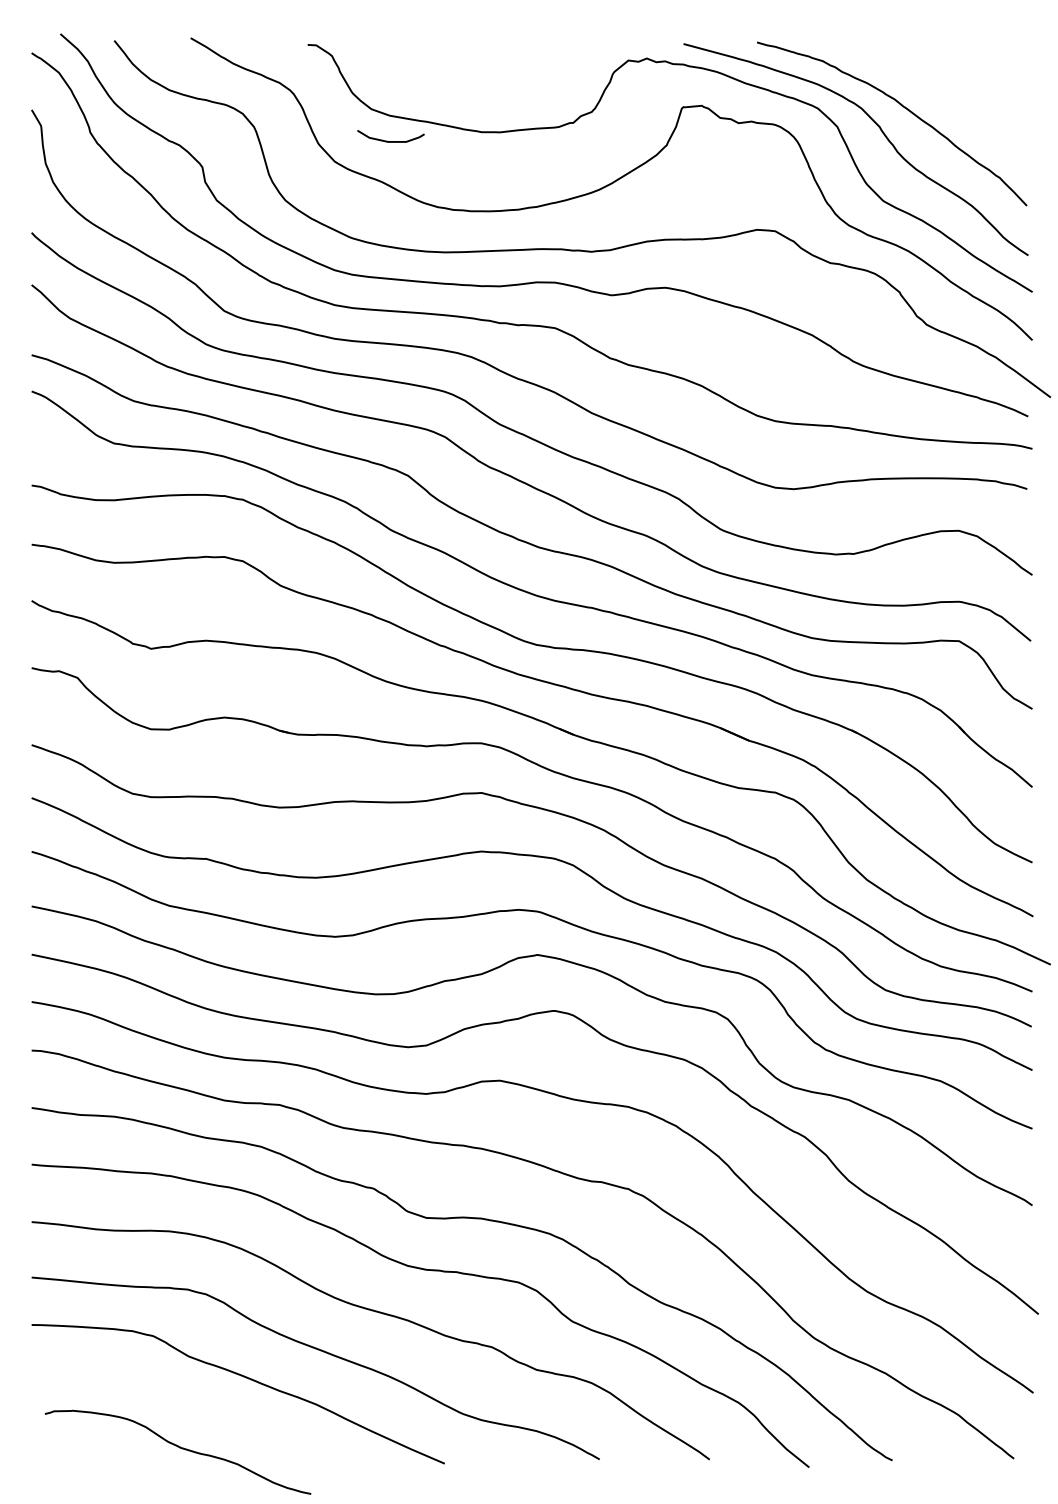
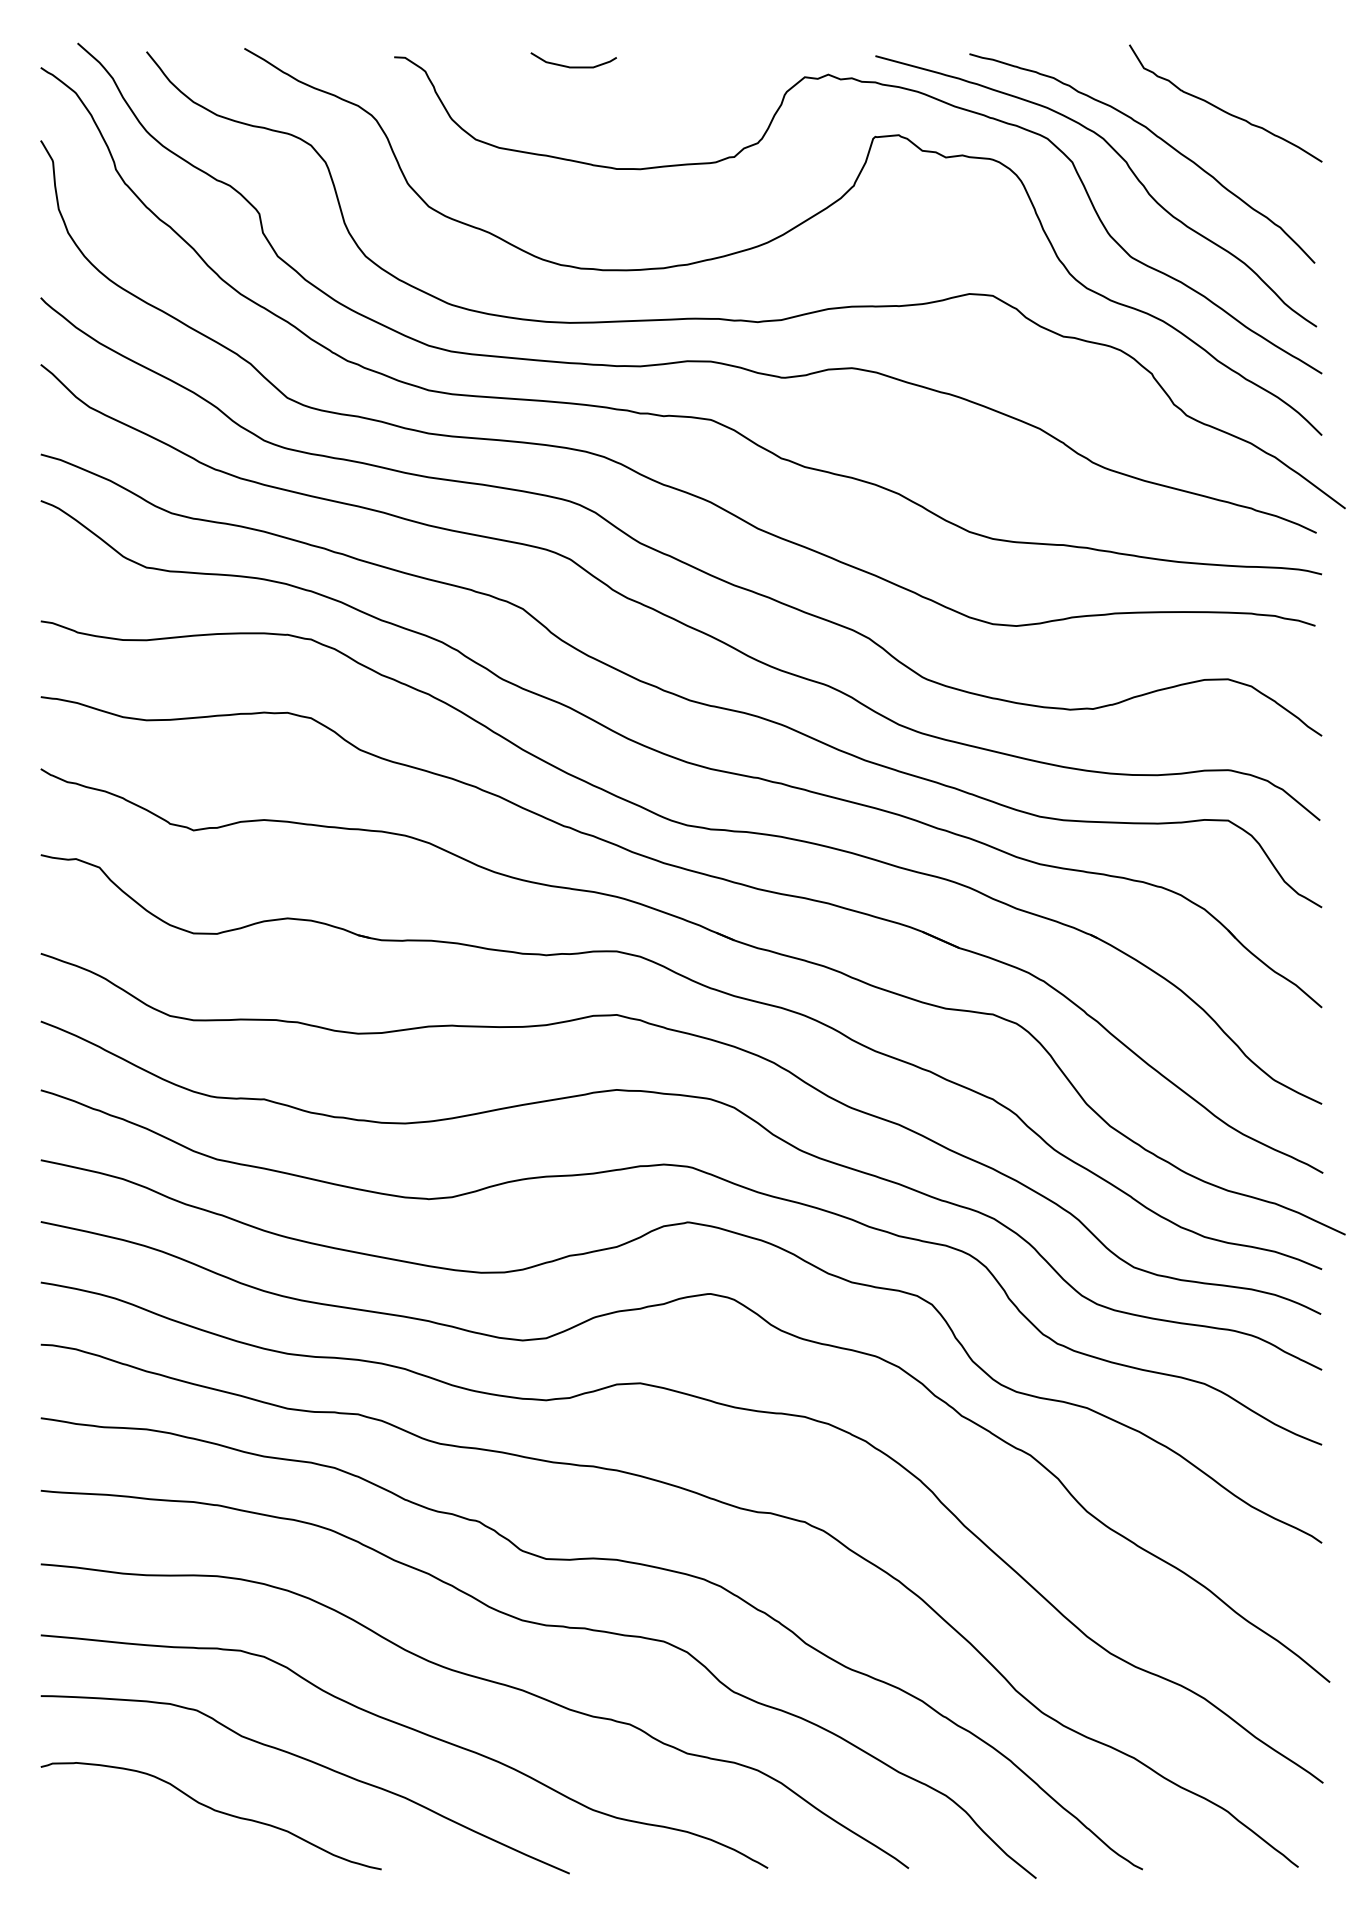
curve: (953, 84) -> (1221, 108), added
curve: (390, 141) -> (573, 66), moved
curve: (179, 1447) -> (212, 1810), moved

